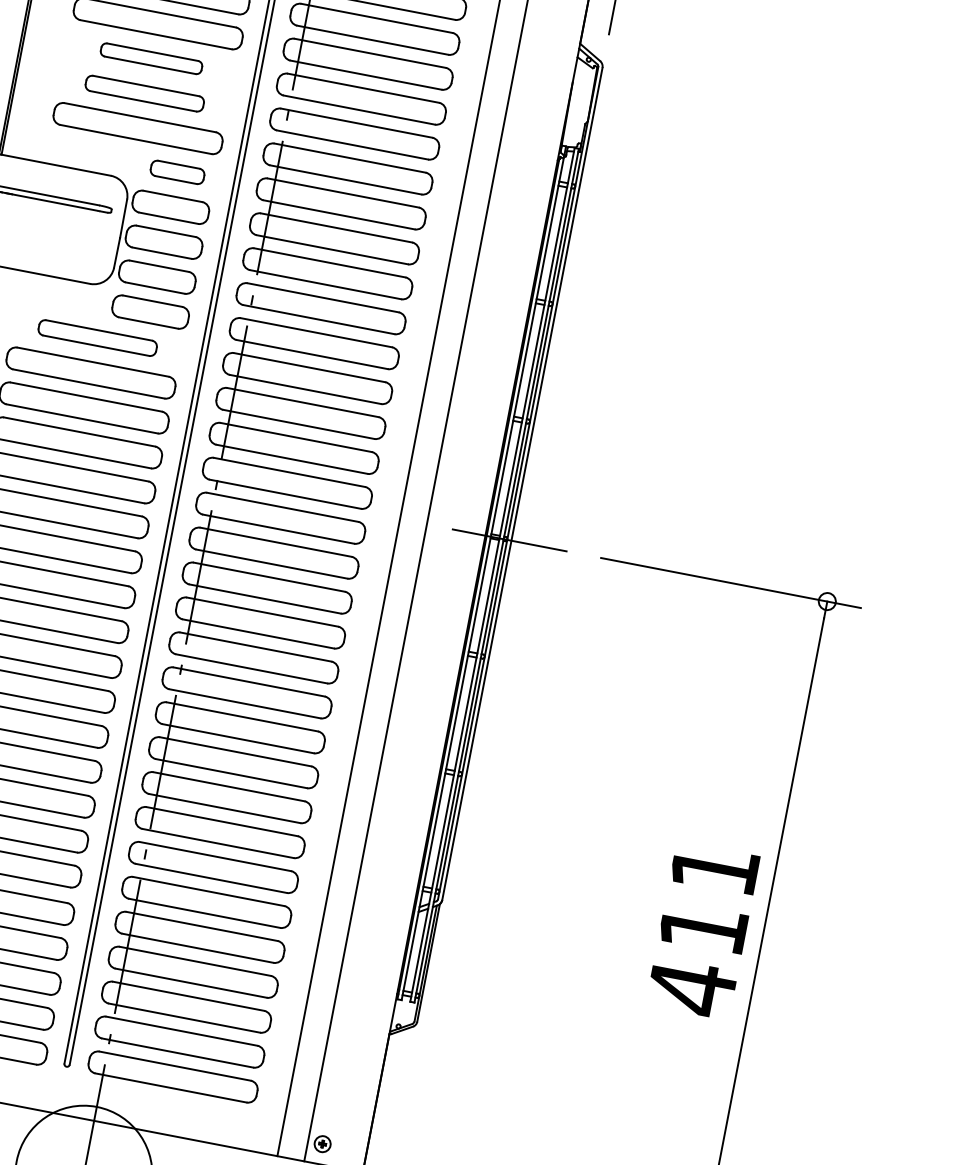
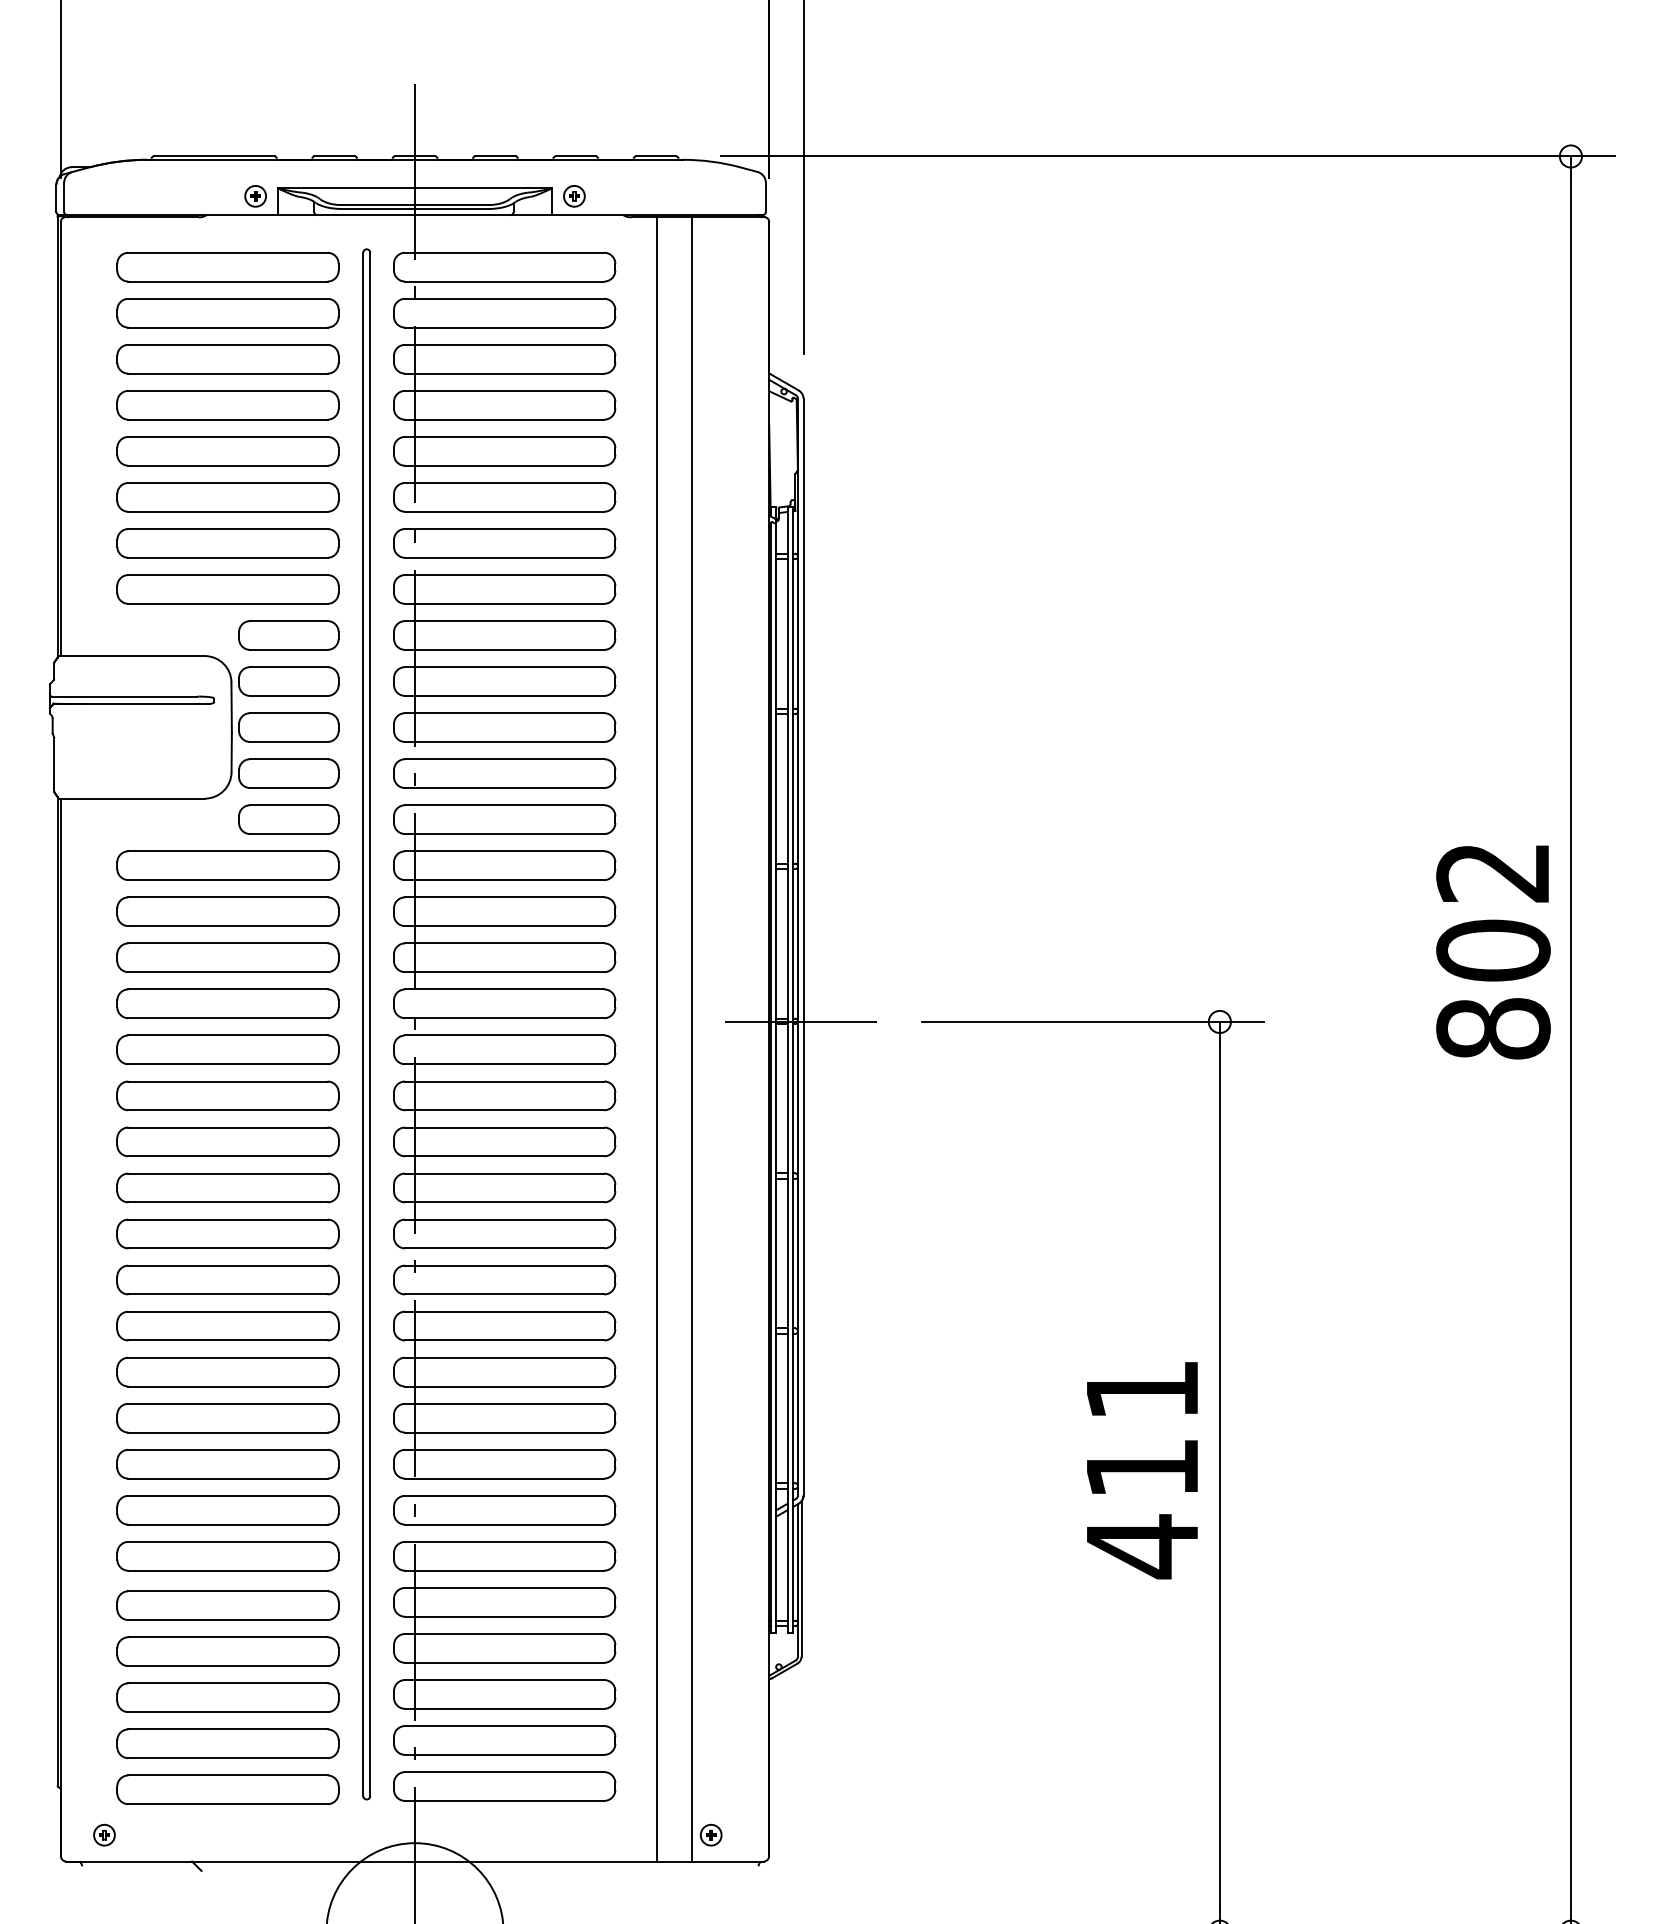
part: (151, 58) -> (227, 497), size x1.67
part: (144, 93) -> (227, 543), size x1.43
part: (177, 172) -> (288, 635), size x1.43
part: (97, 337) -> (227, 865), size x1.43

